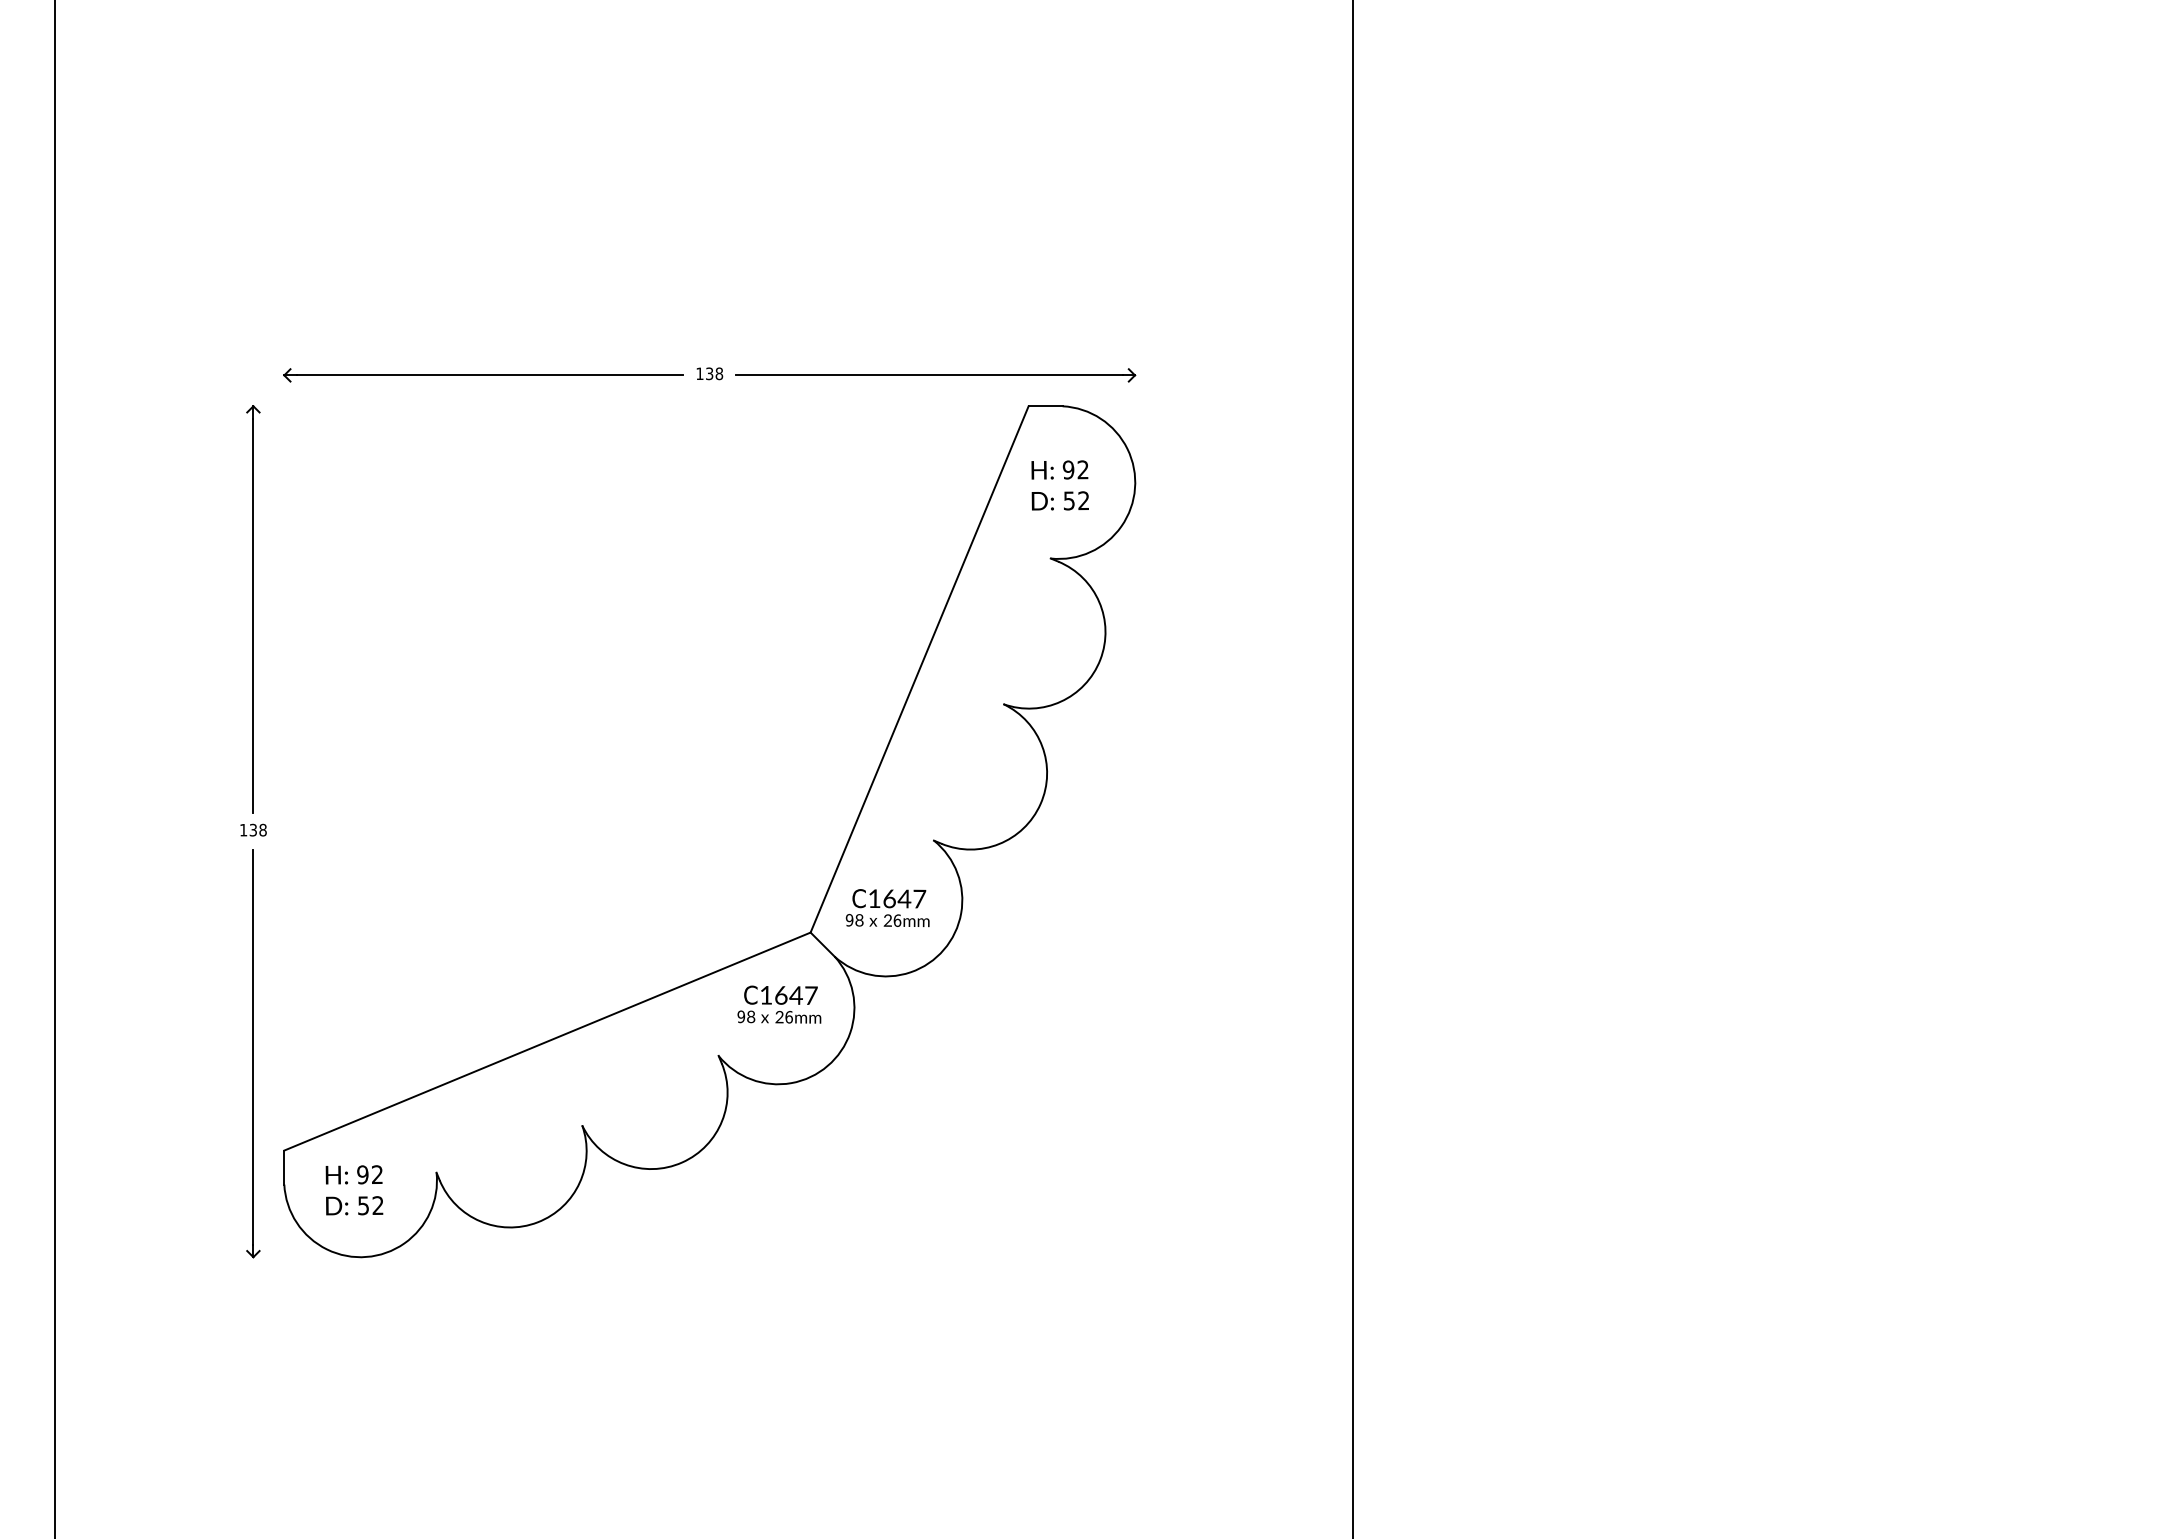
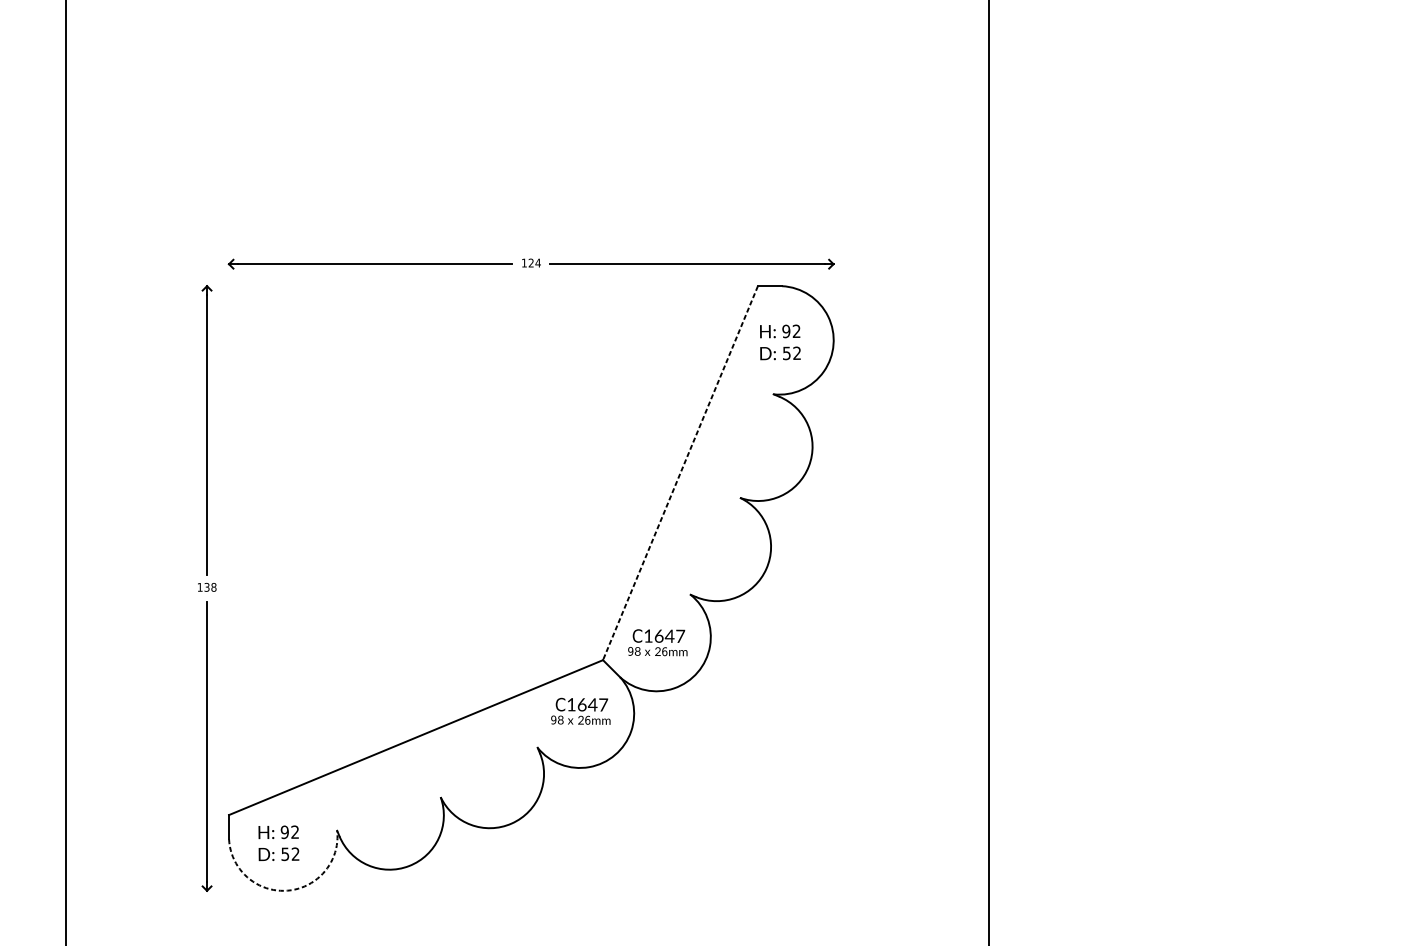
text: (714, 373) -> (534, 262), 138 -> 124
line: (919, 669) -> (680, 473), solid -> dashed
arc: (366, 1257) -> (287, 891), solid -> dashed

